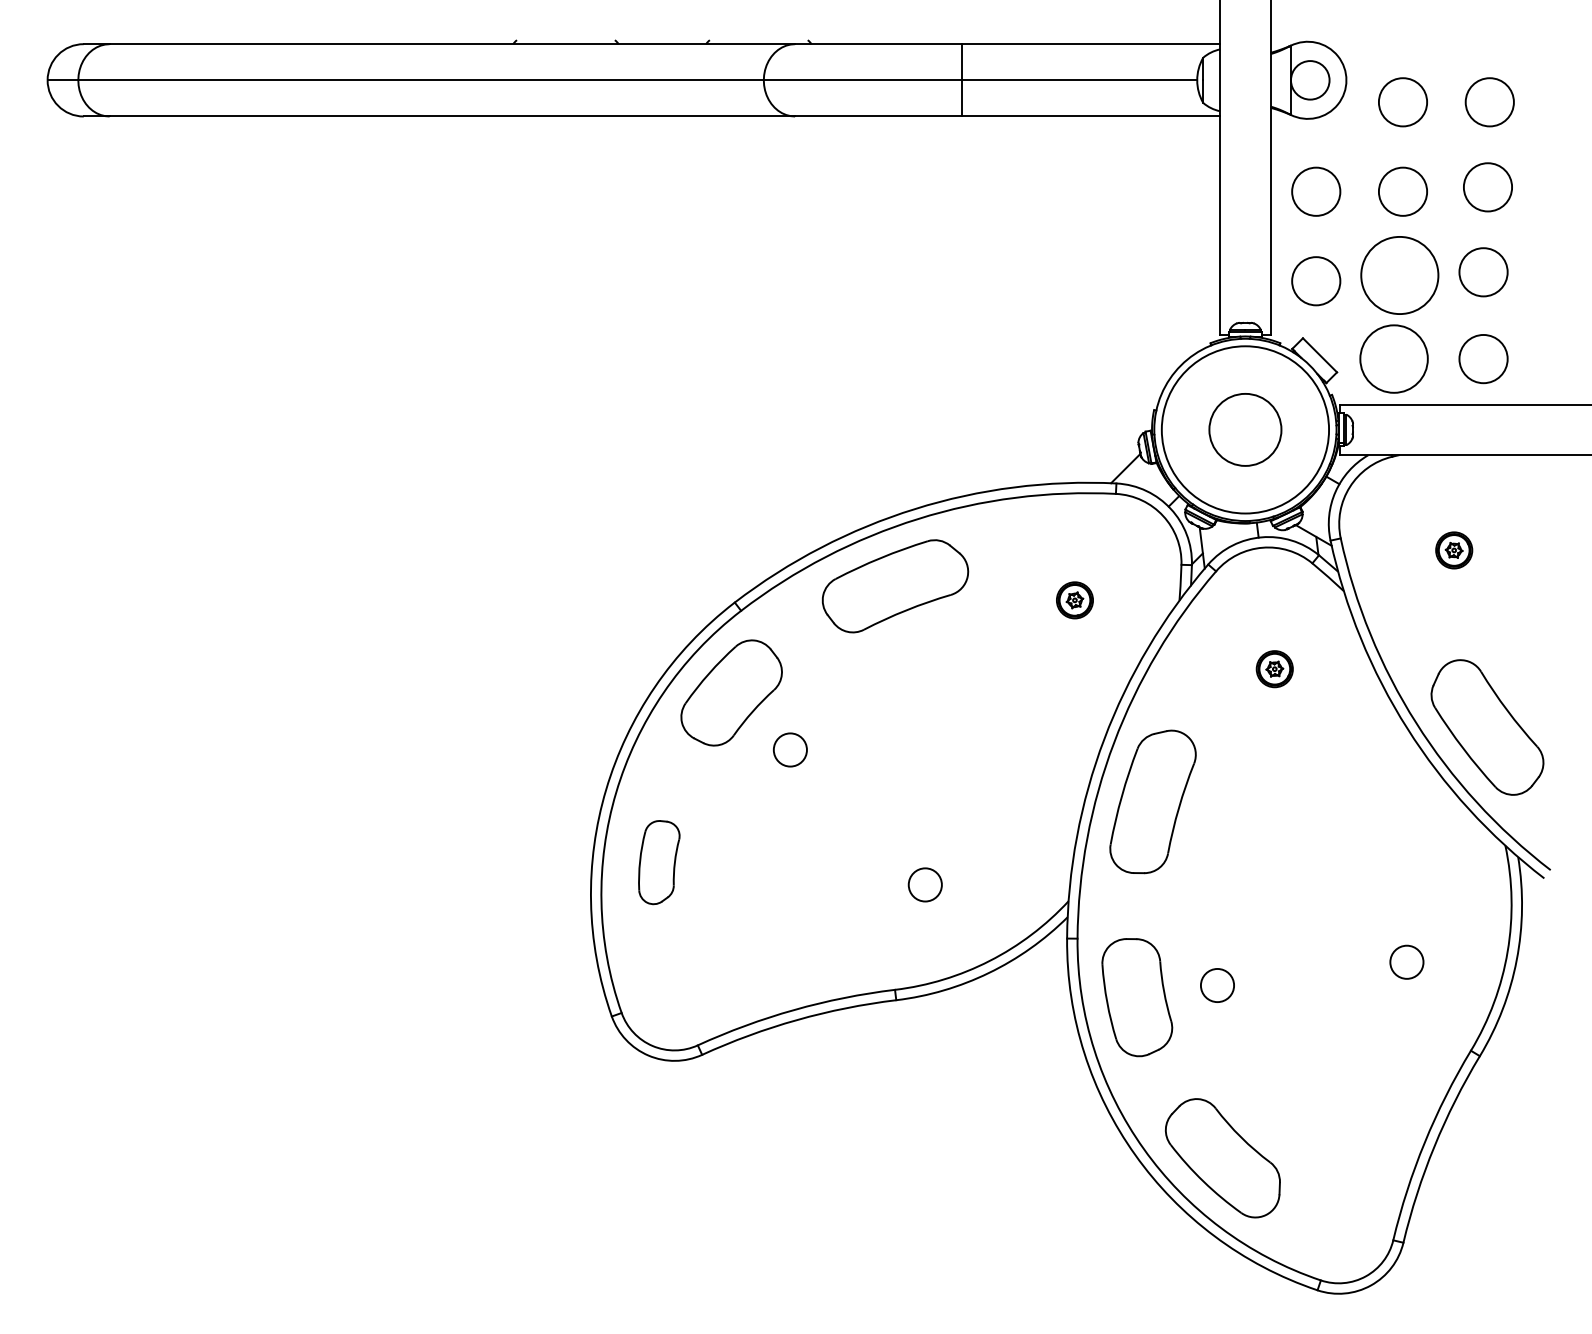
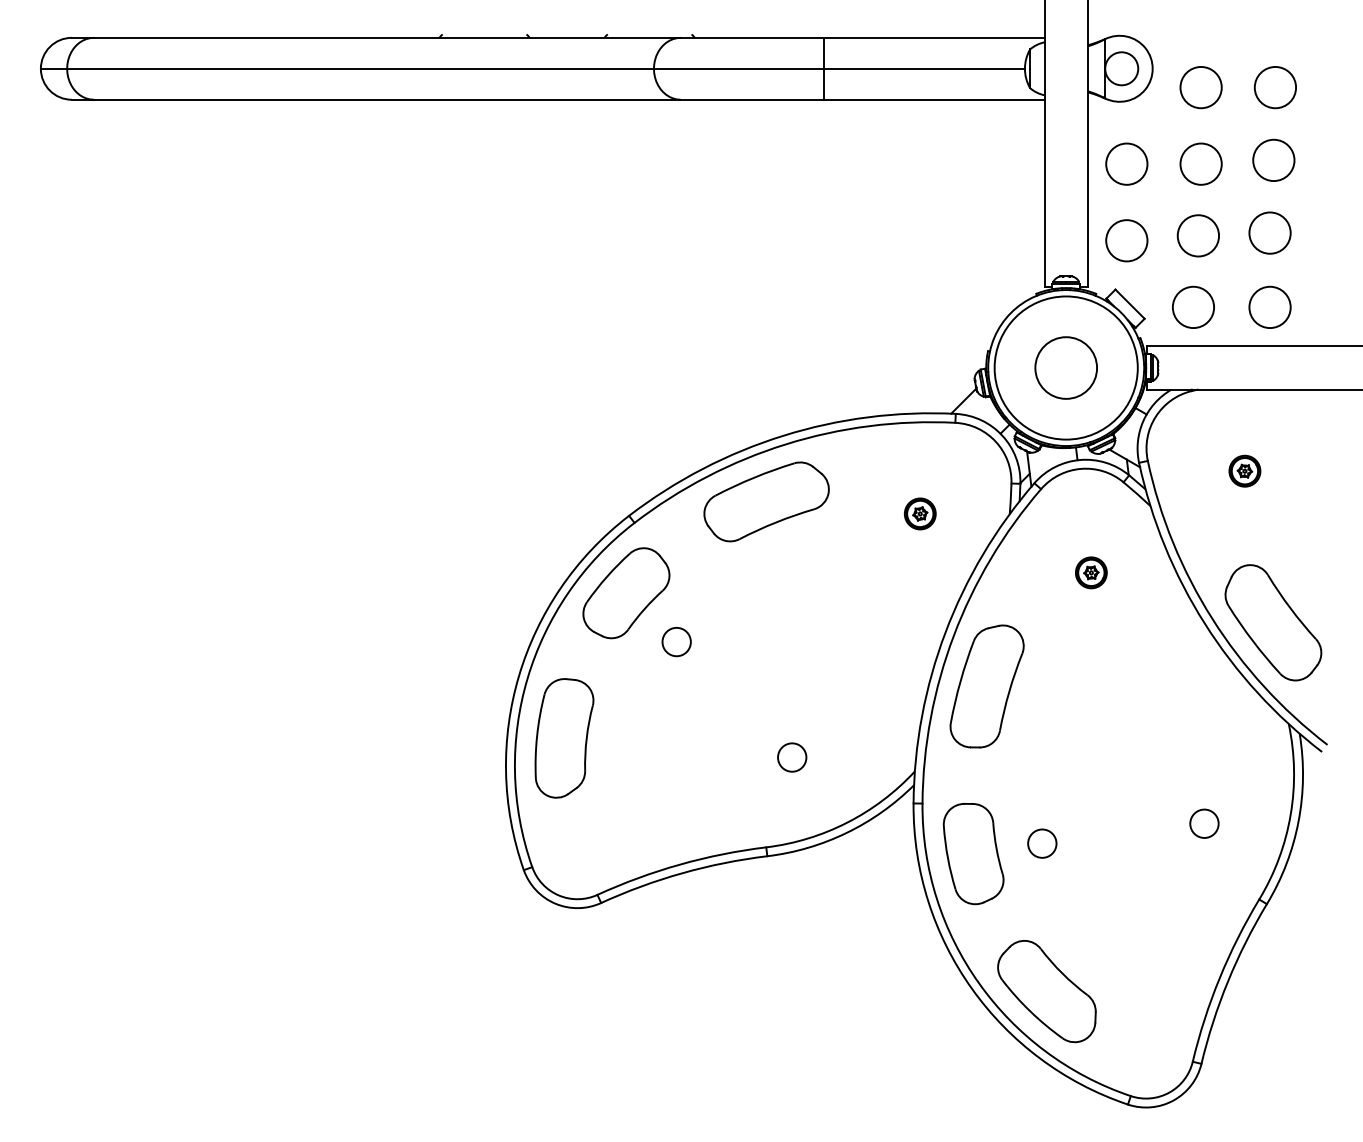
circle: (1399, 275) -> (1198, 235), size x0.62
circle: (1394, 359) -> (1193, 307), size x0.71
part: (659, 862) -> (564, 738), size x1.67

